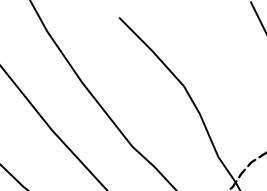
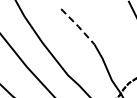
line: (153, 51) -> (78, 26), solid -> dashed

